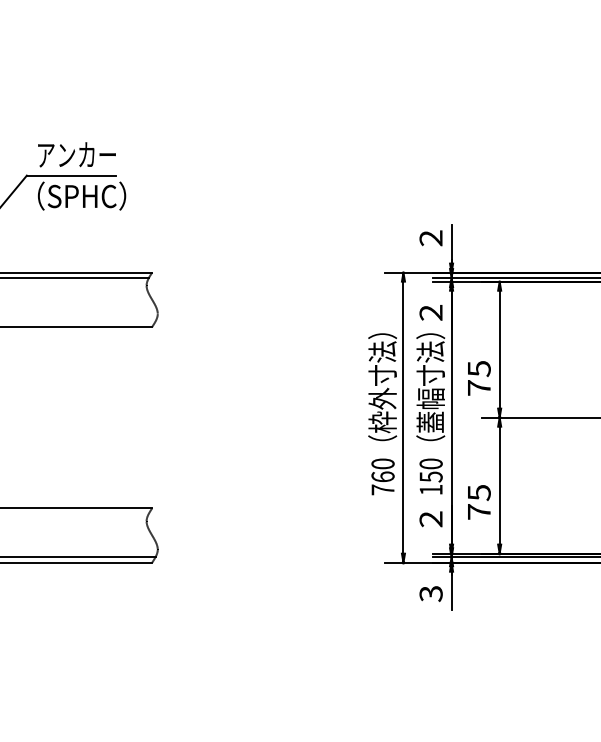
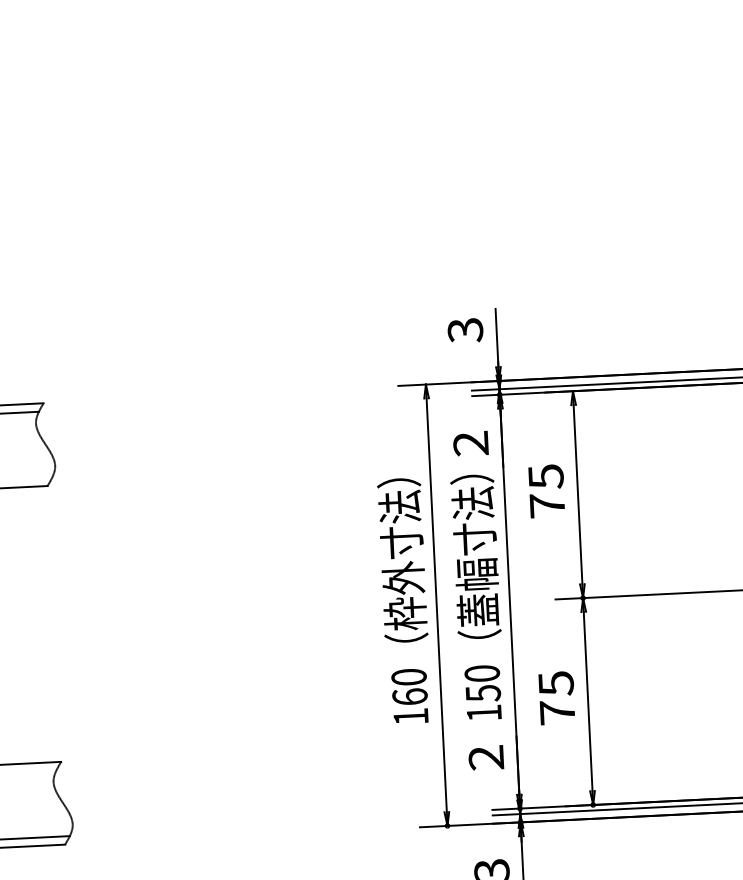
text: (431, 238) -> (466, 330), 2 -> 3
text: (479, 378) -> (547, 491), moved
text: (382, 489) -> (410, 716), 760 -> 160
text: (479, 502) -> (557, 698), moved

